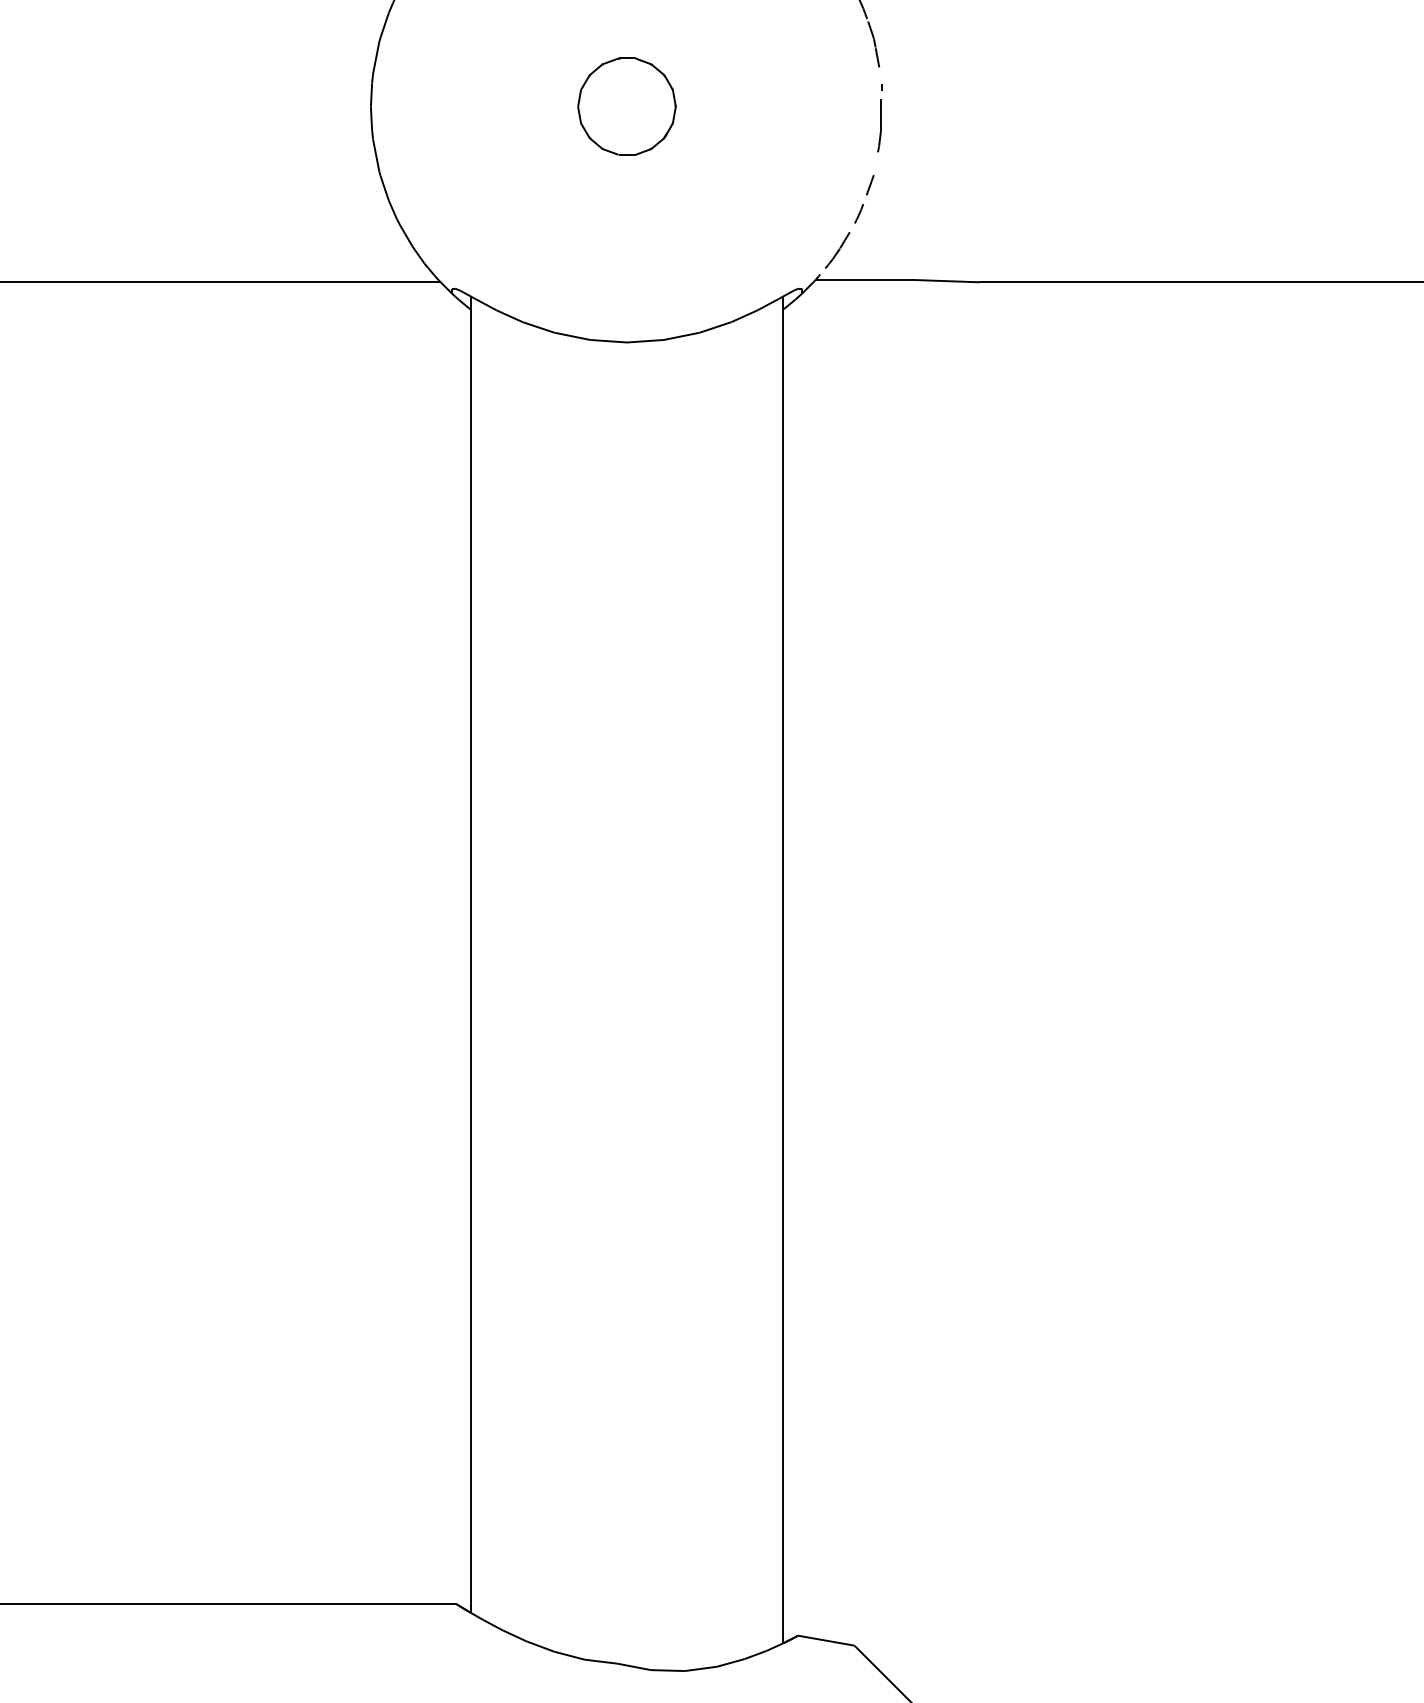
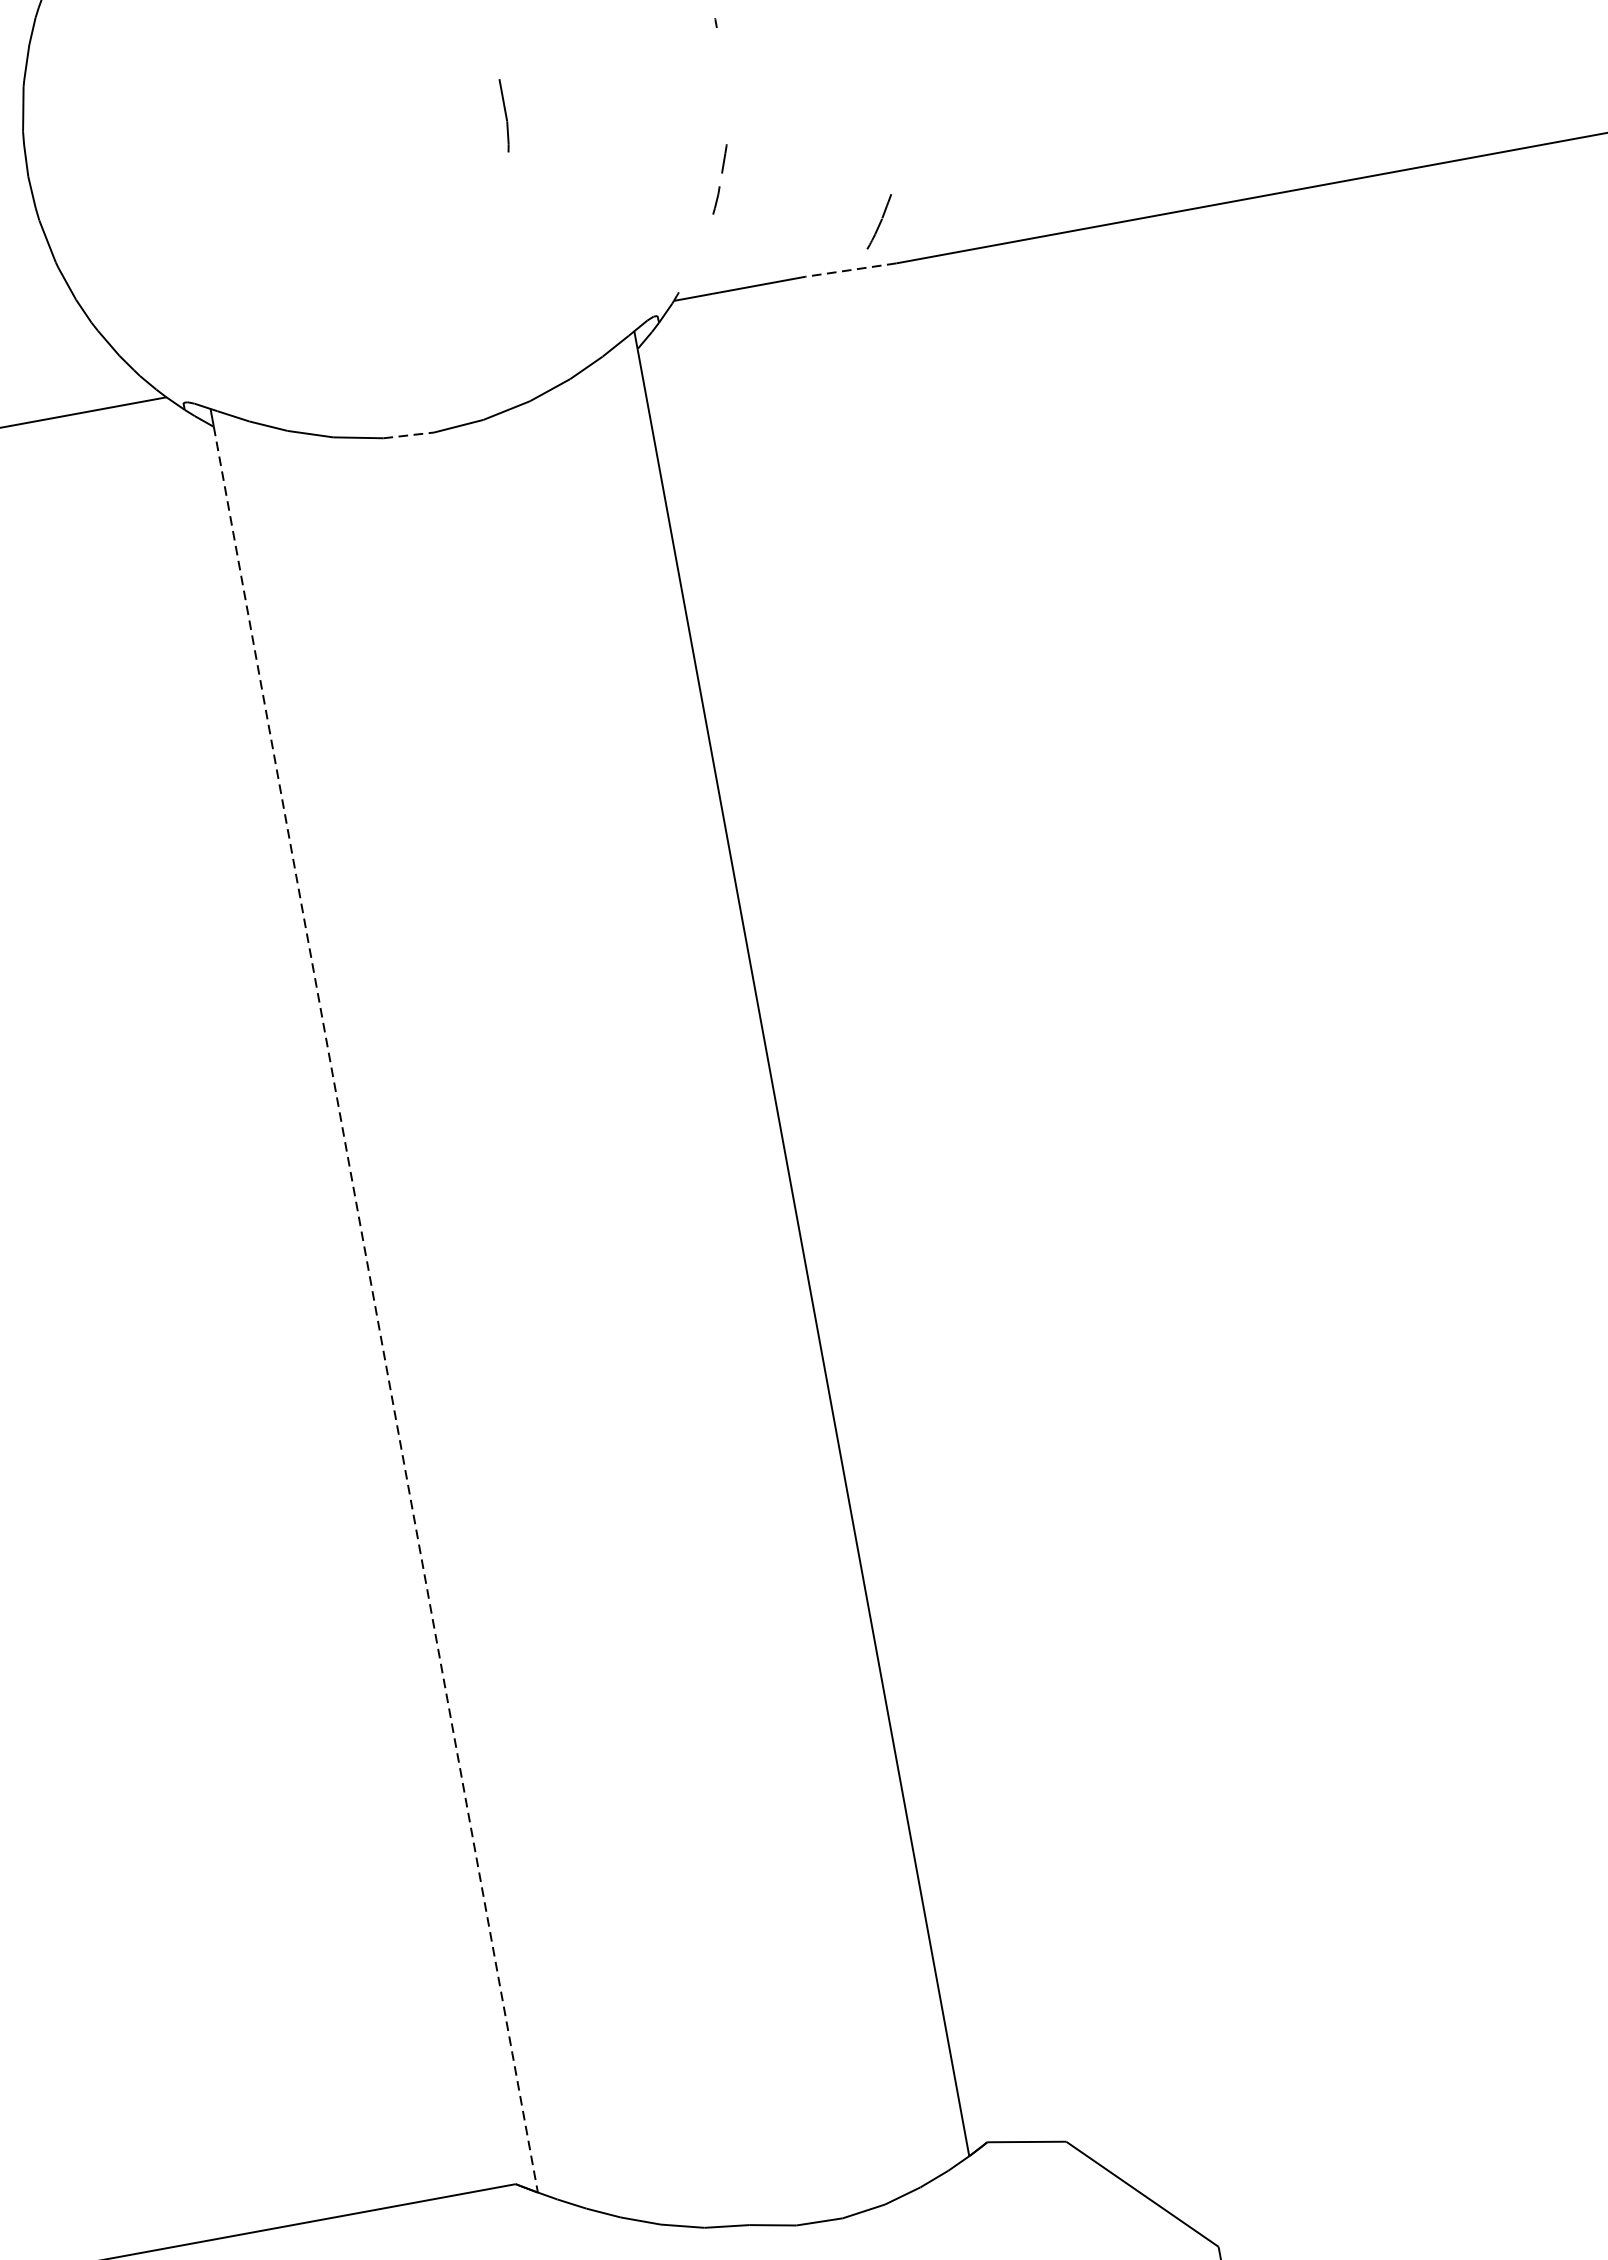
part: (626, 106) -> (374, 112), removed
part: (879, 125) -> (503, 115), moved
part: (837, 250) -> (879, 221), moved
line: (945, 281) -> (850, 270), solid -> dashed
line: (609, 341) -> (409, 435), solid -> dashed
line: (470, 961) -> (375, 1310), solid -> dashed

